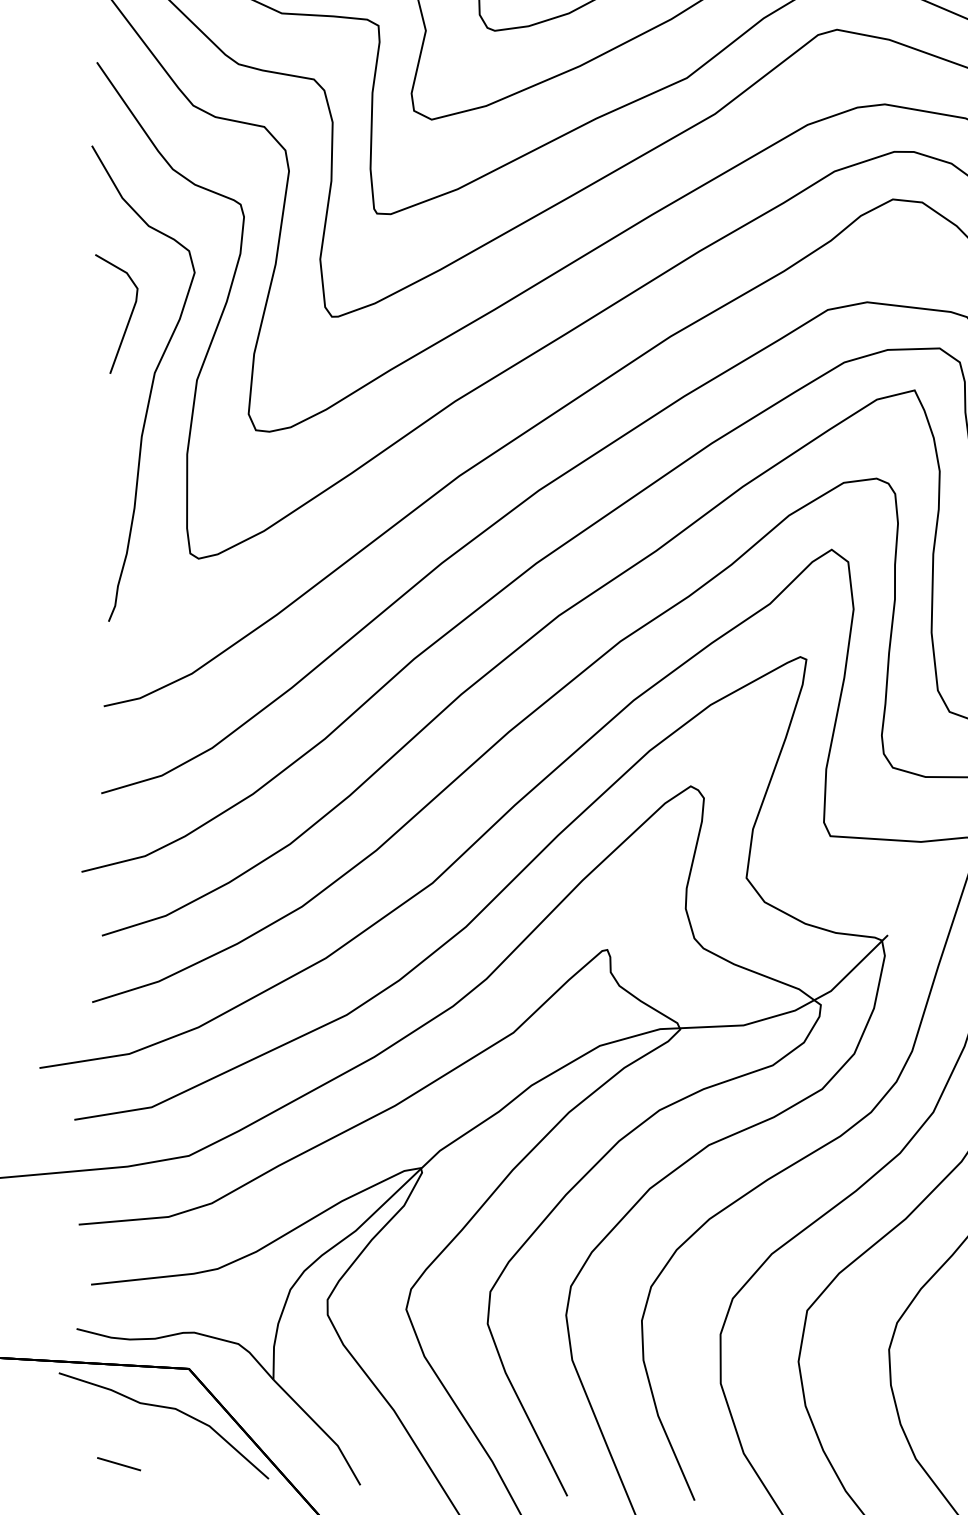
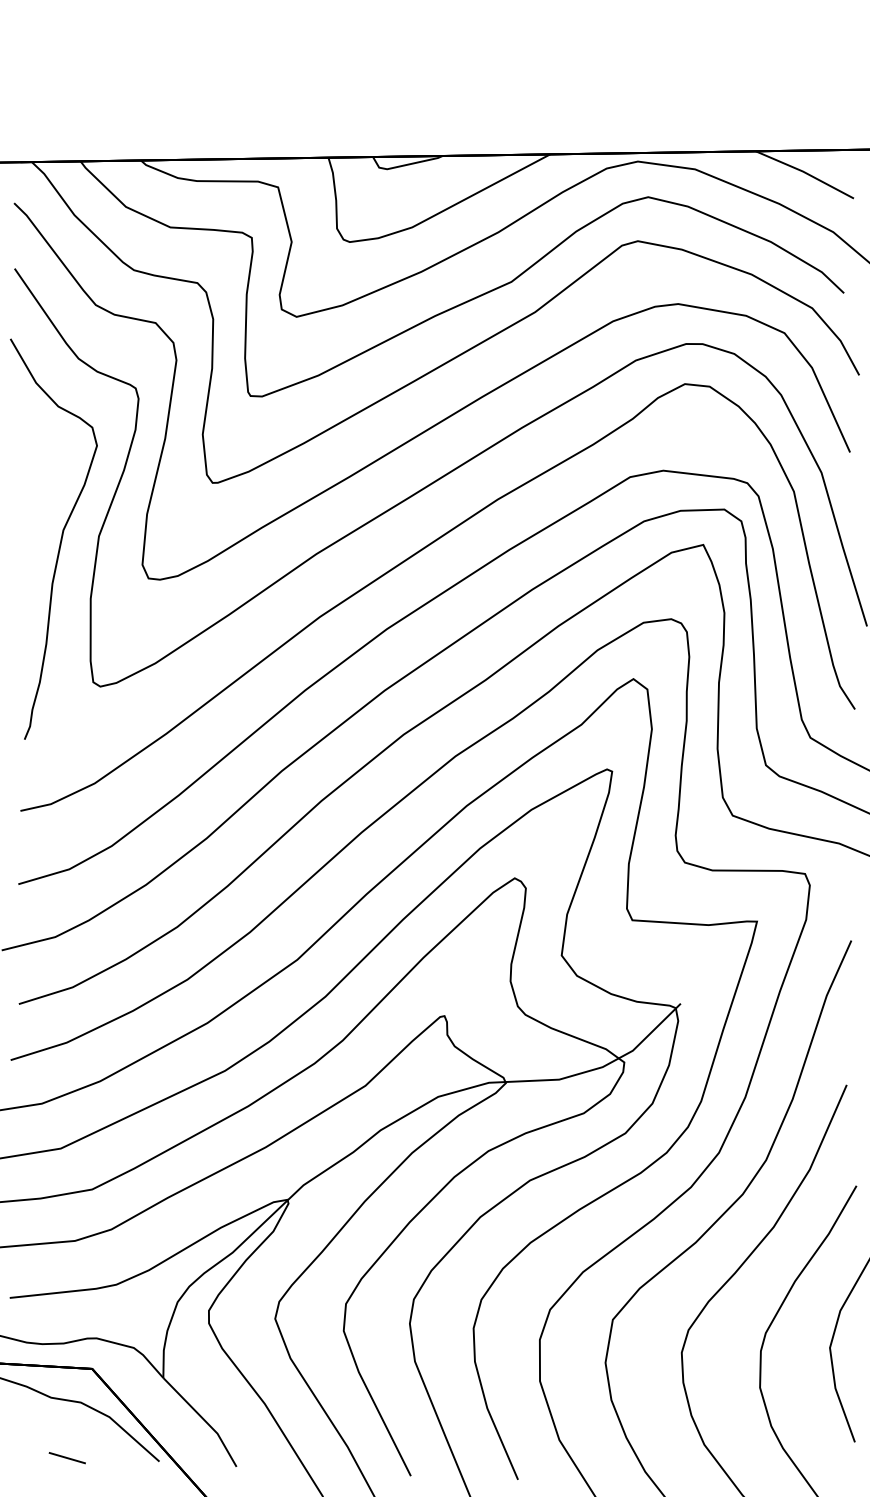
line: (128, 317) -> (41, 483), removed
line: (118, 1464) -> (66, 1458), moved

